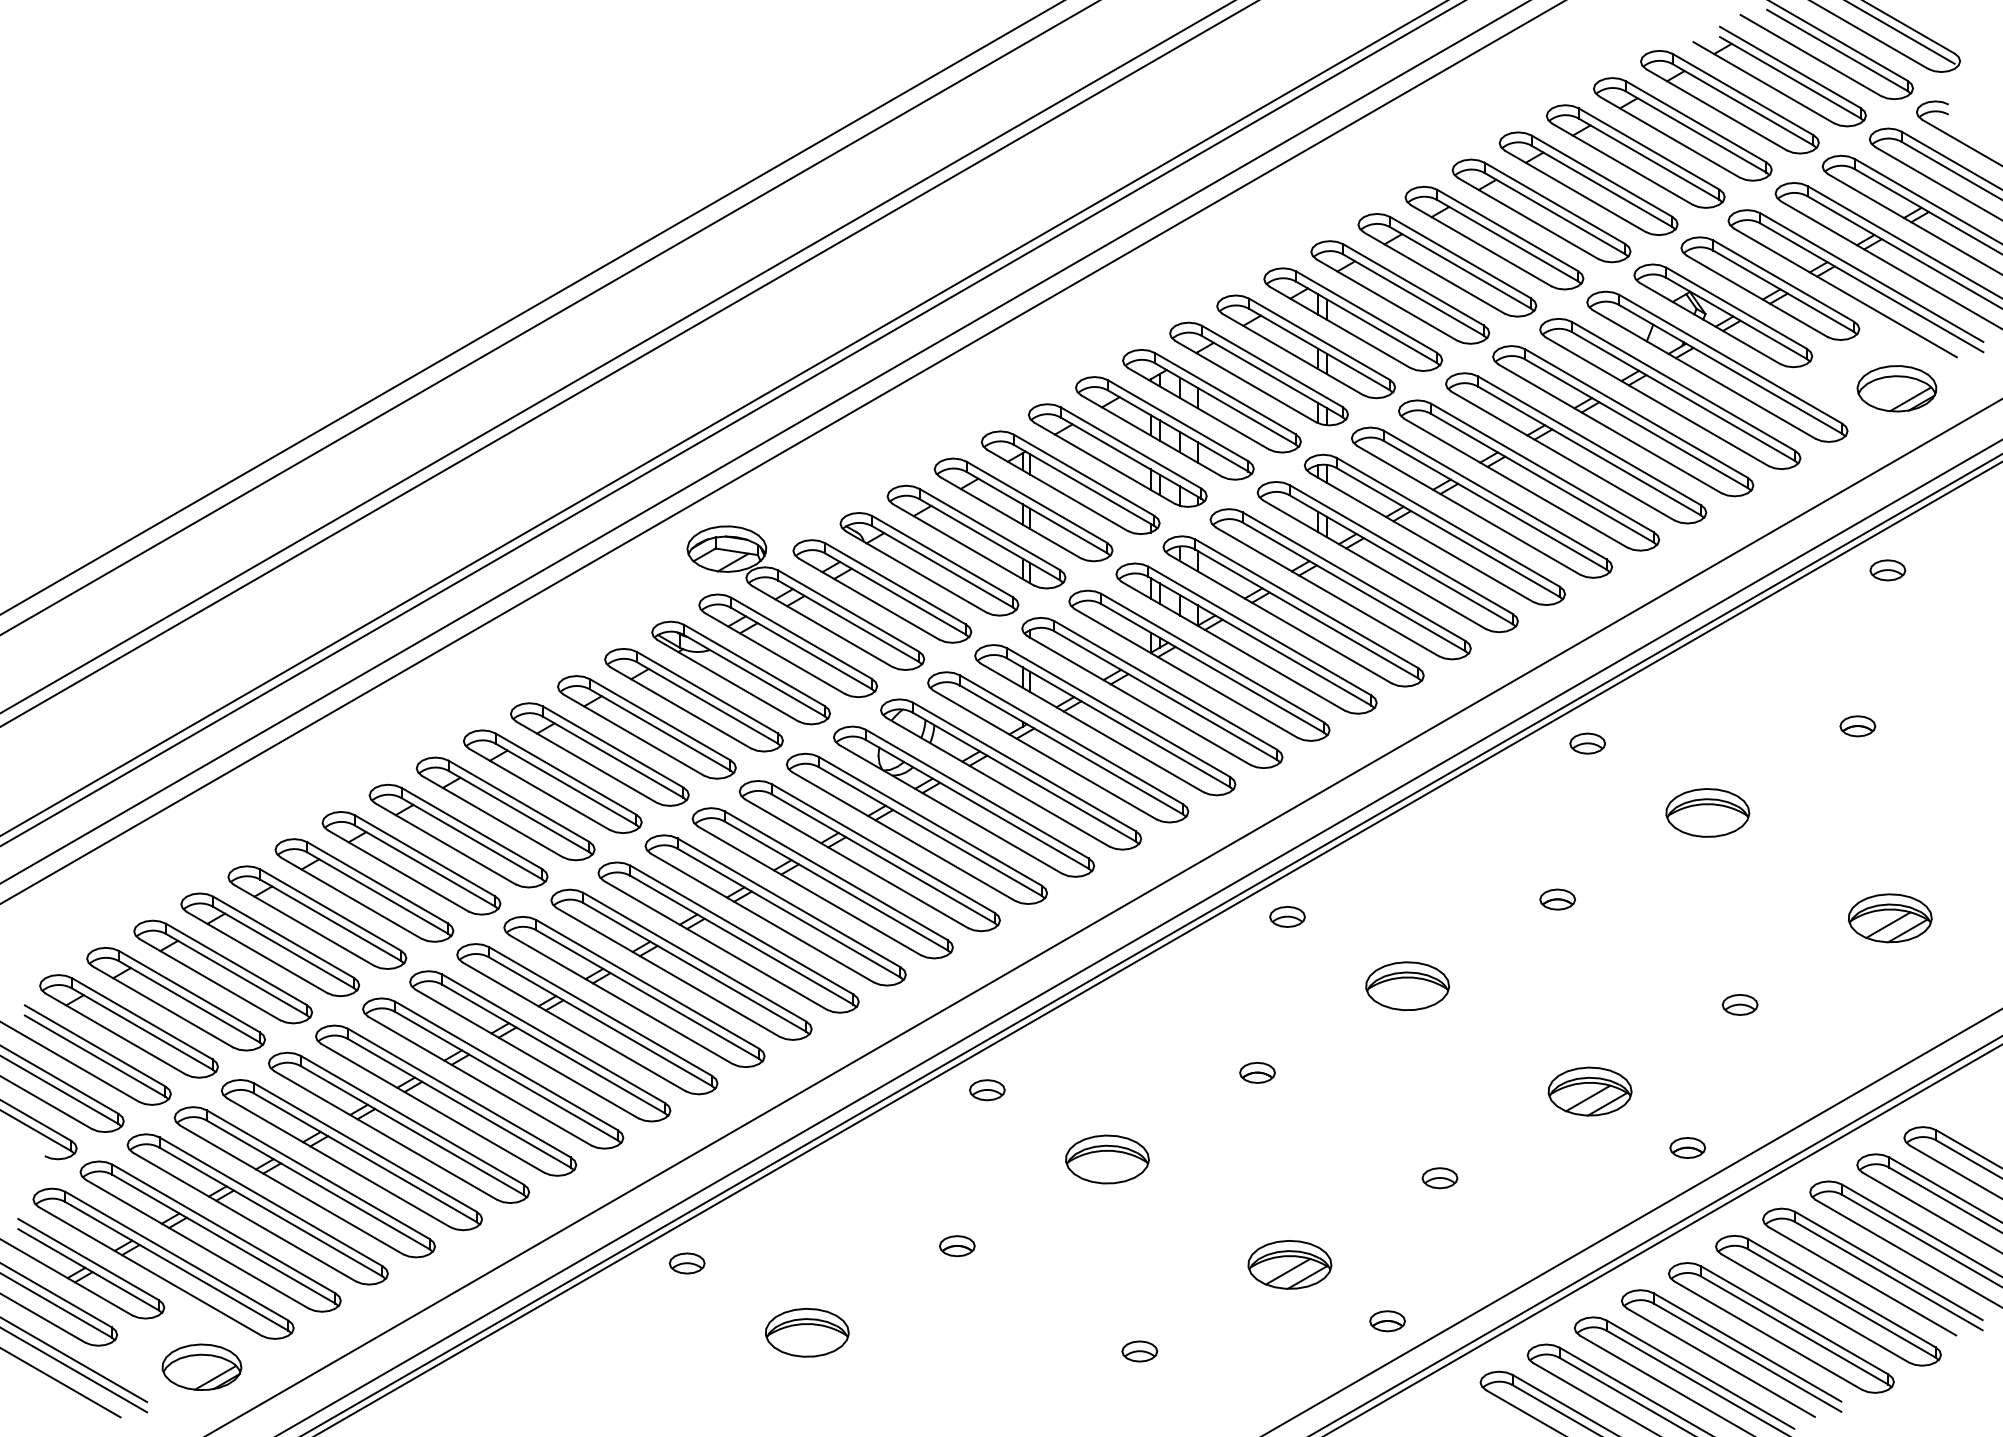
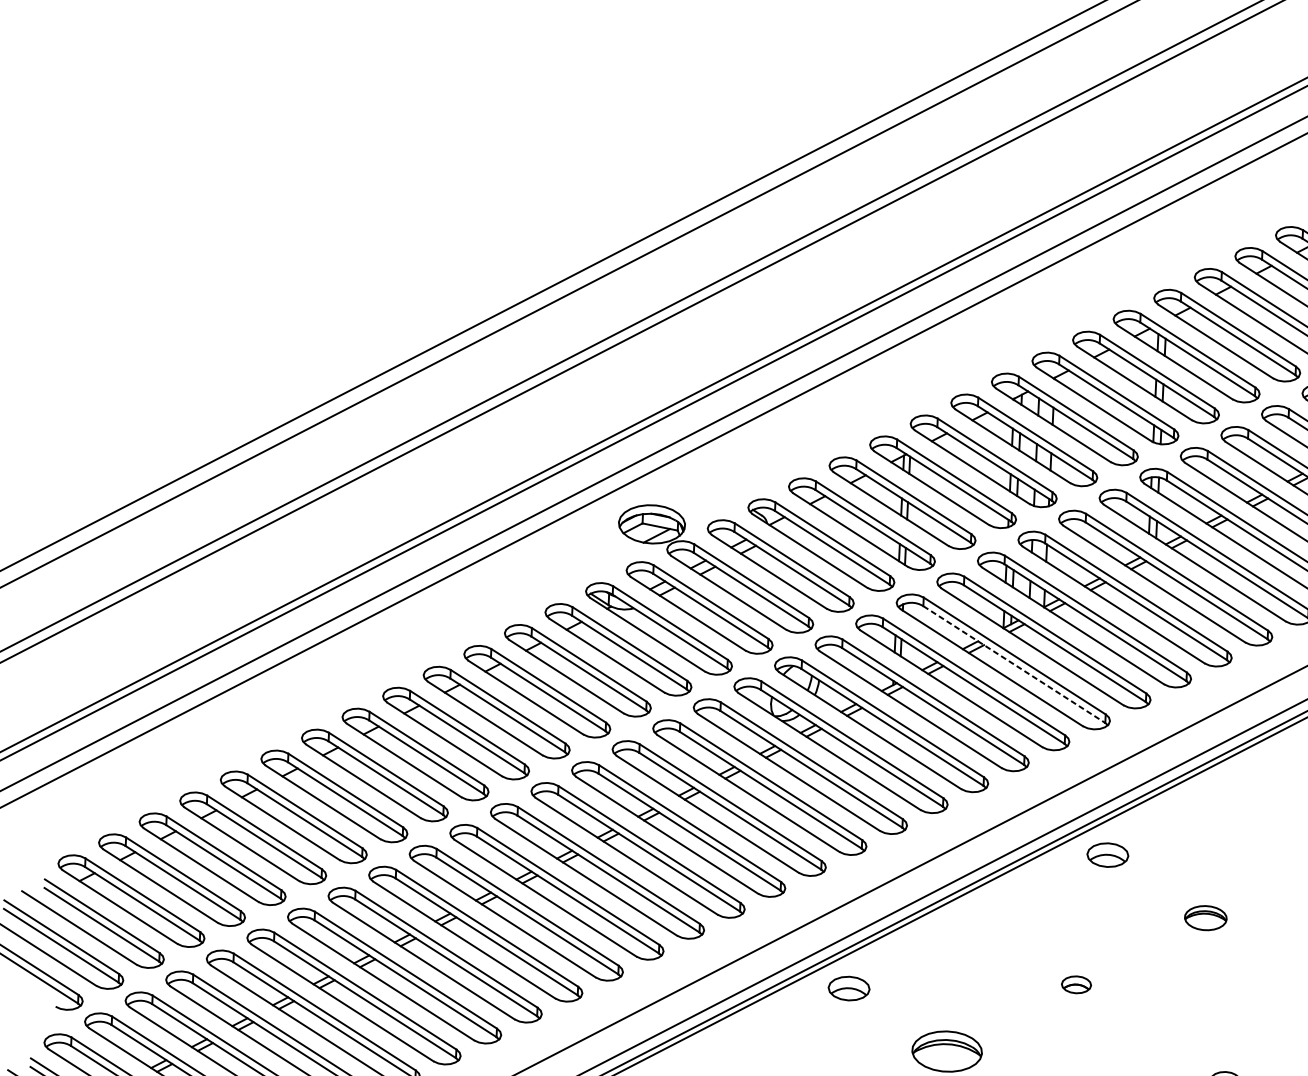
line: (1165, 695) -> (1014, 664), solid -> dashed
part: (1287, 916) -> (1107, 854), size x1.4
part: (1407, 986) -> (1205, 918), size x0.6
part: (987, 1090) -> (849, 988), size x1.4

